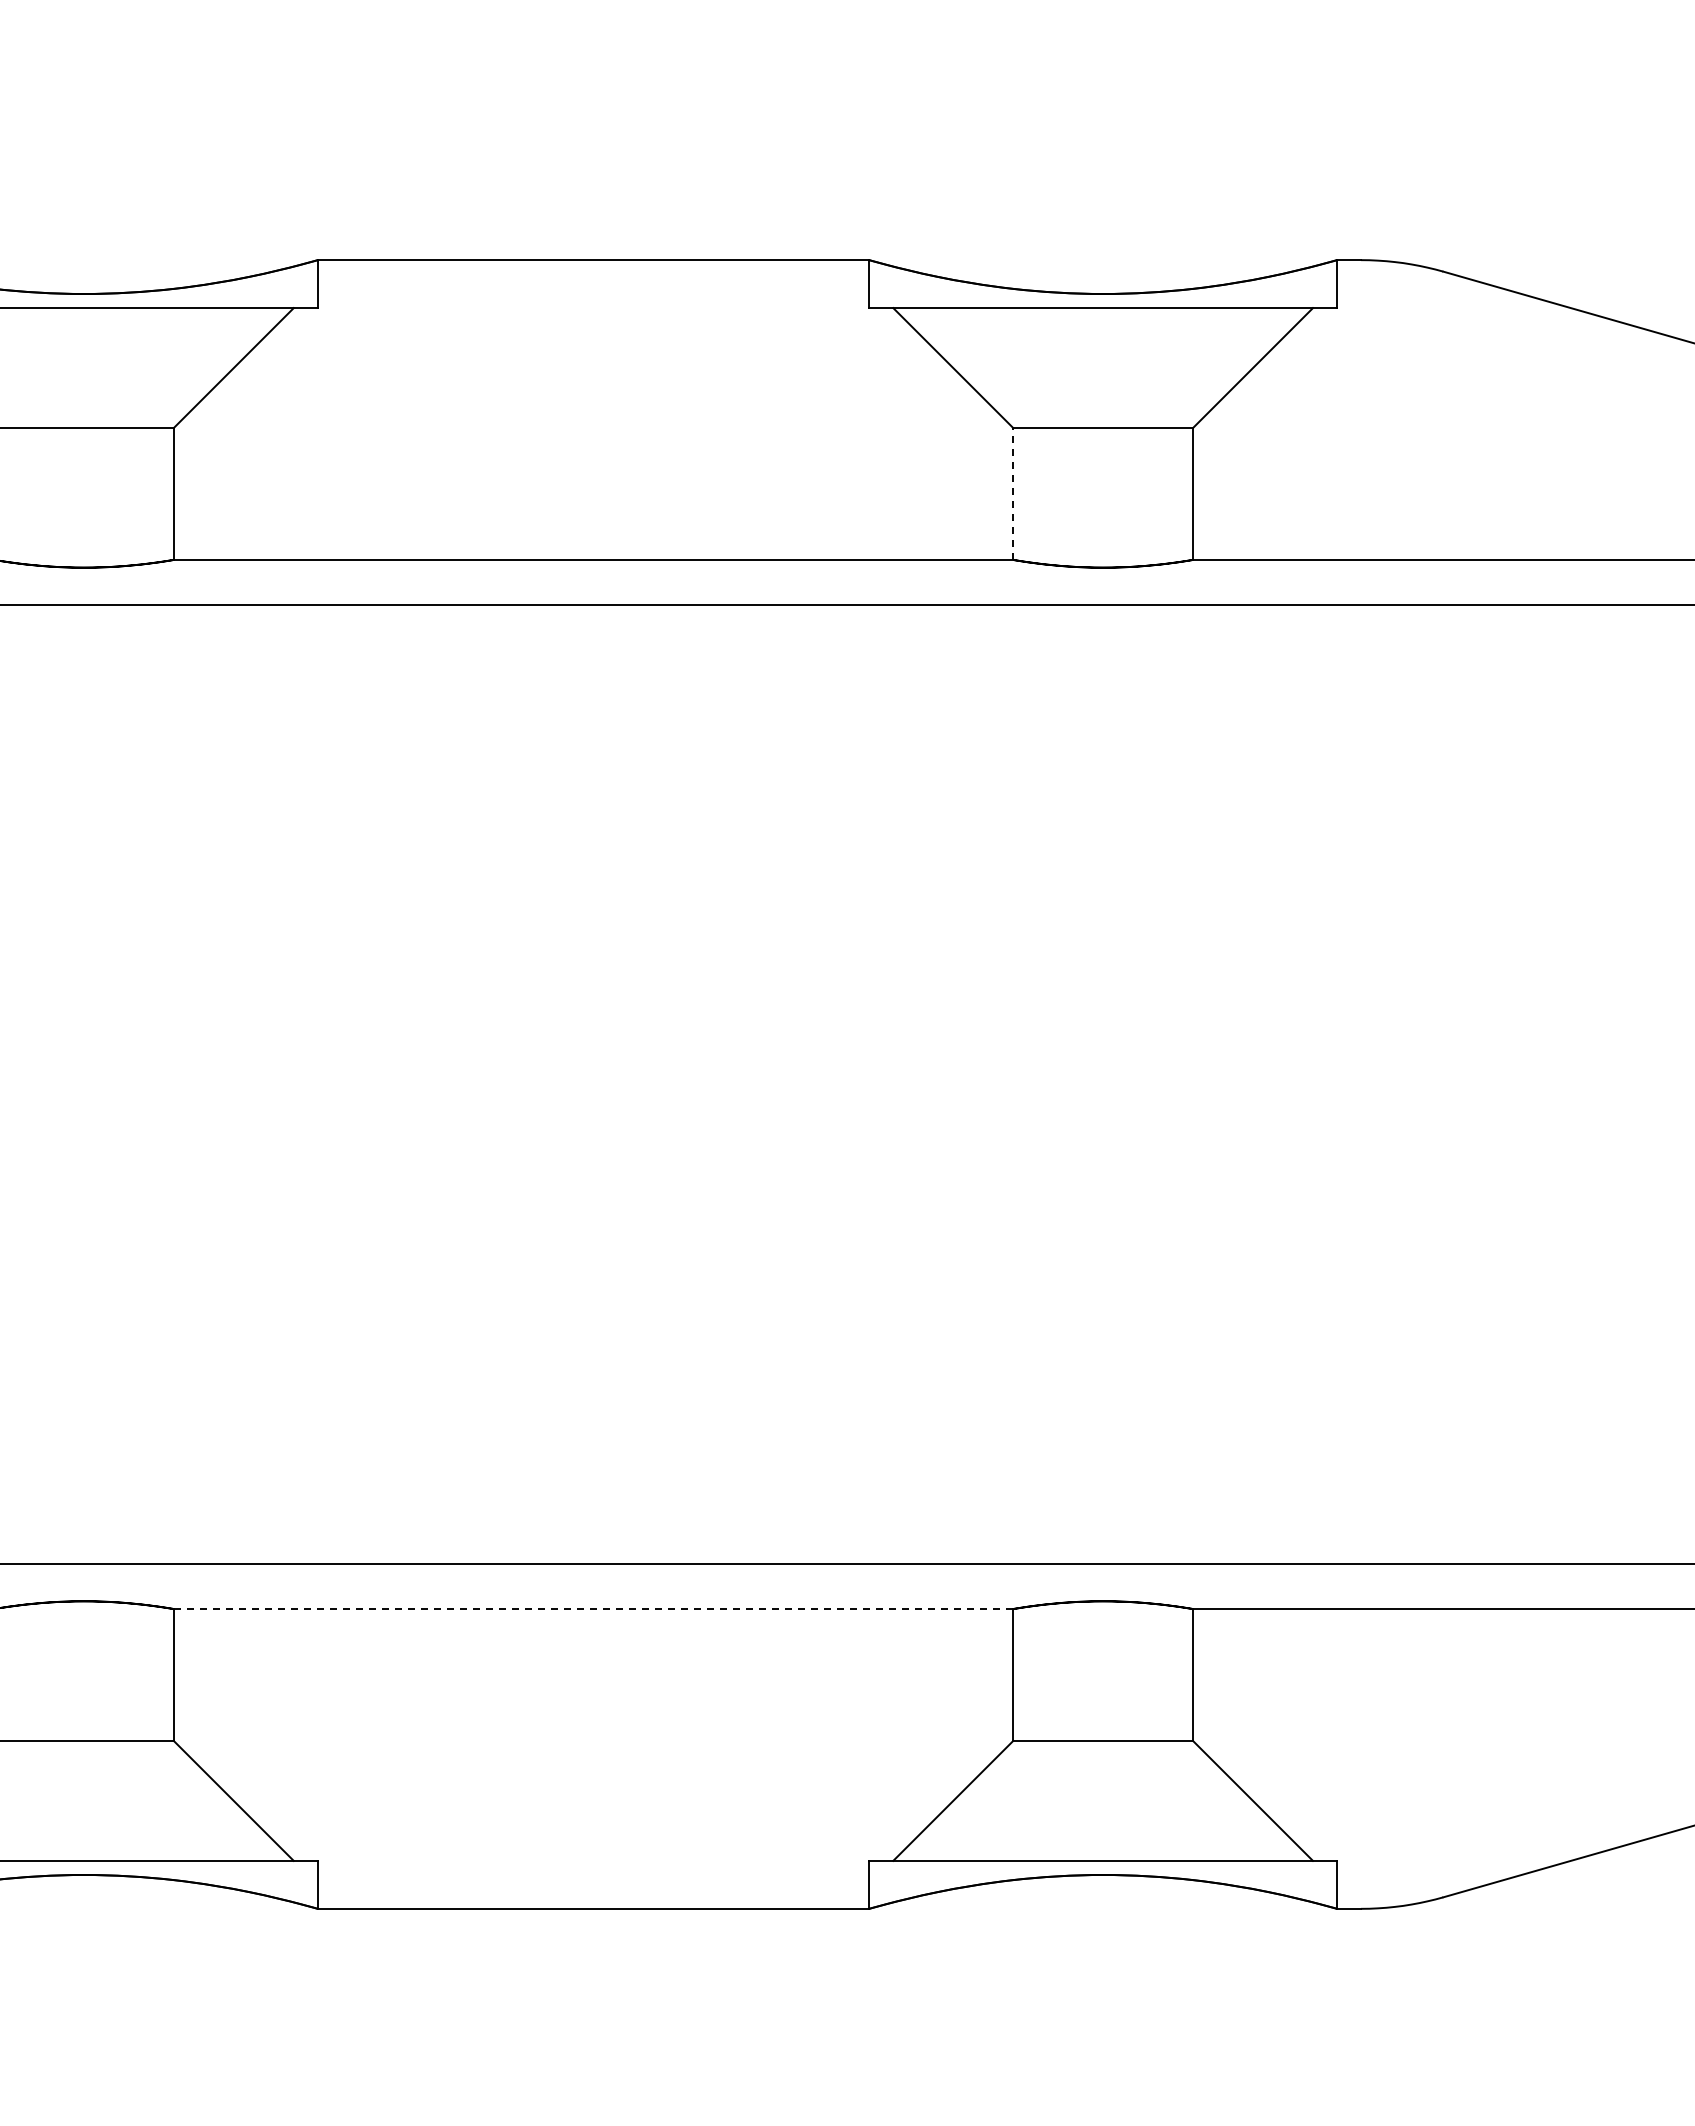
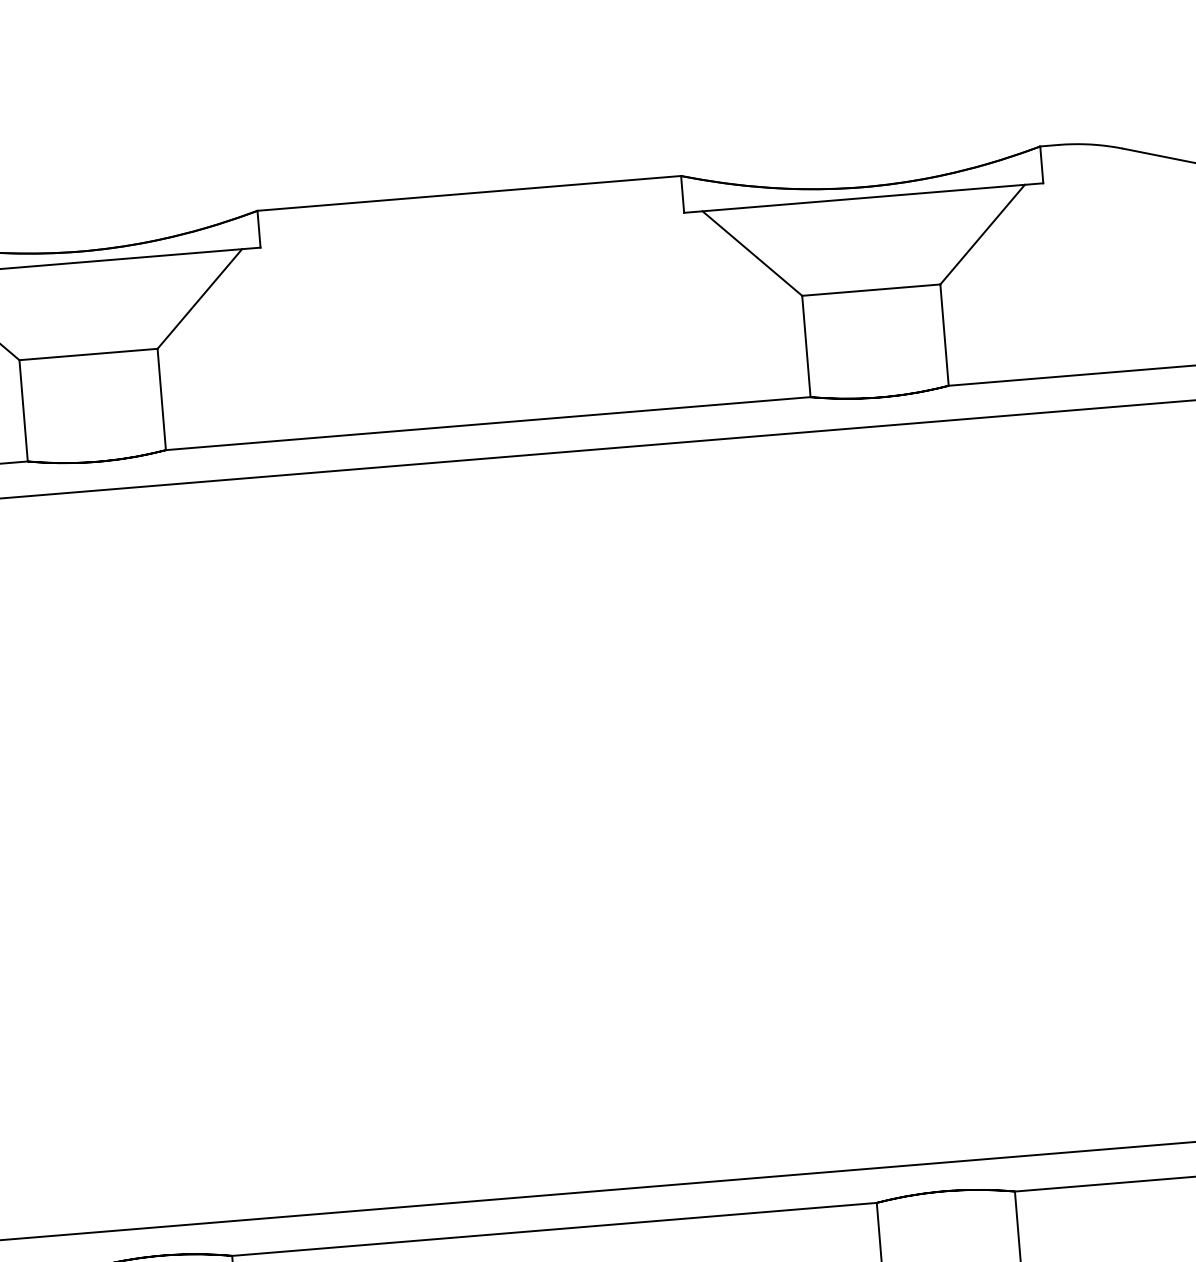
line: (1013, 493) -> (806, 346), dashed -> solid
line: (593, 1609) -> (554, 1229), dashed -> solid

